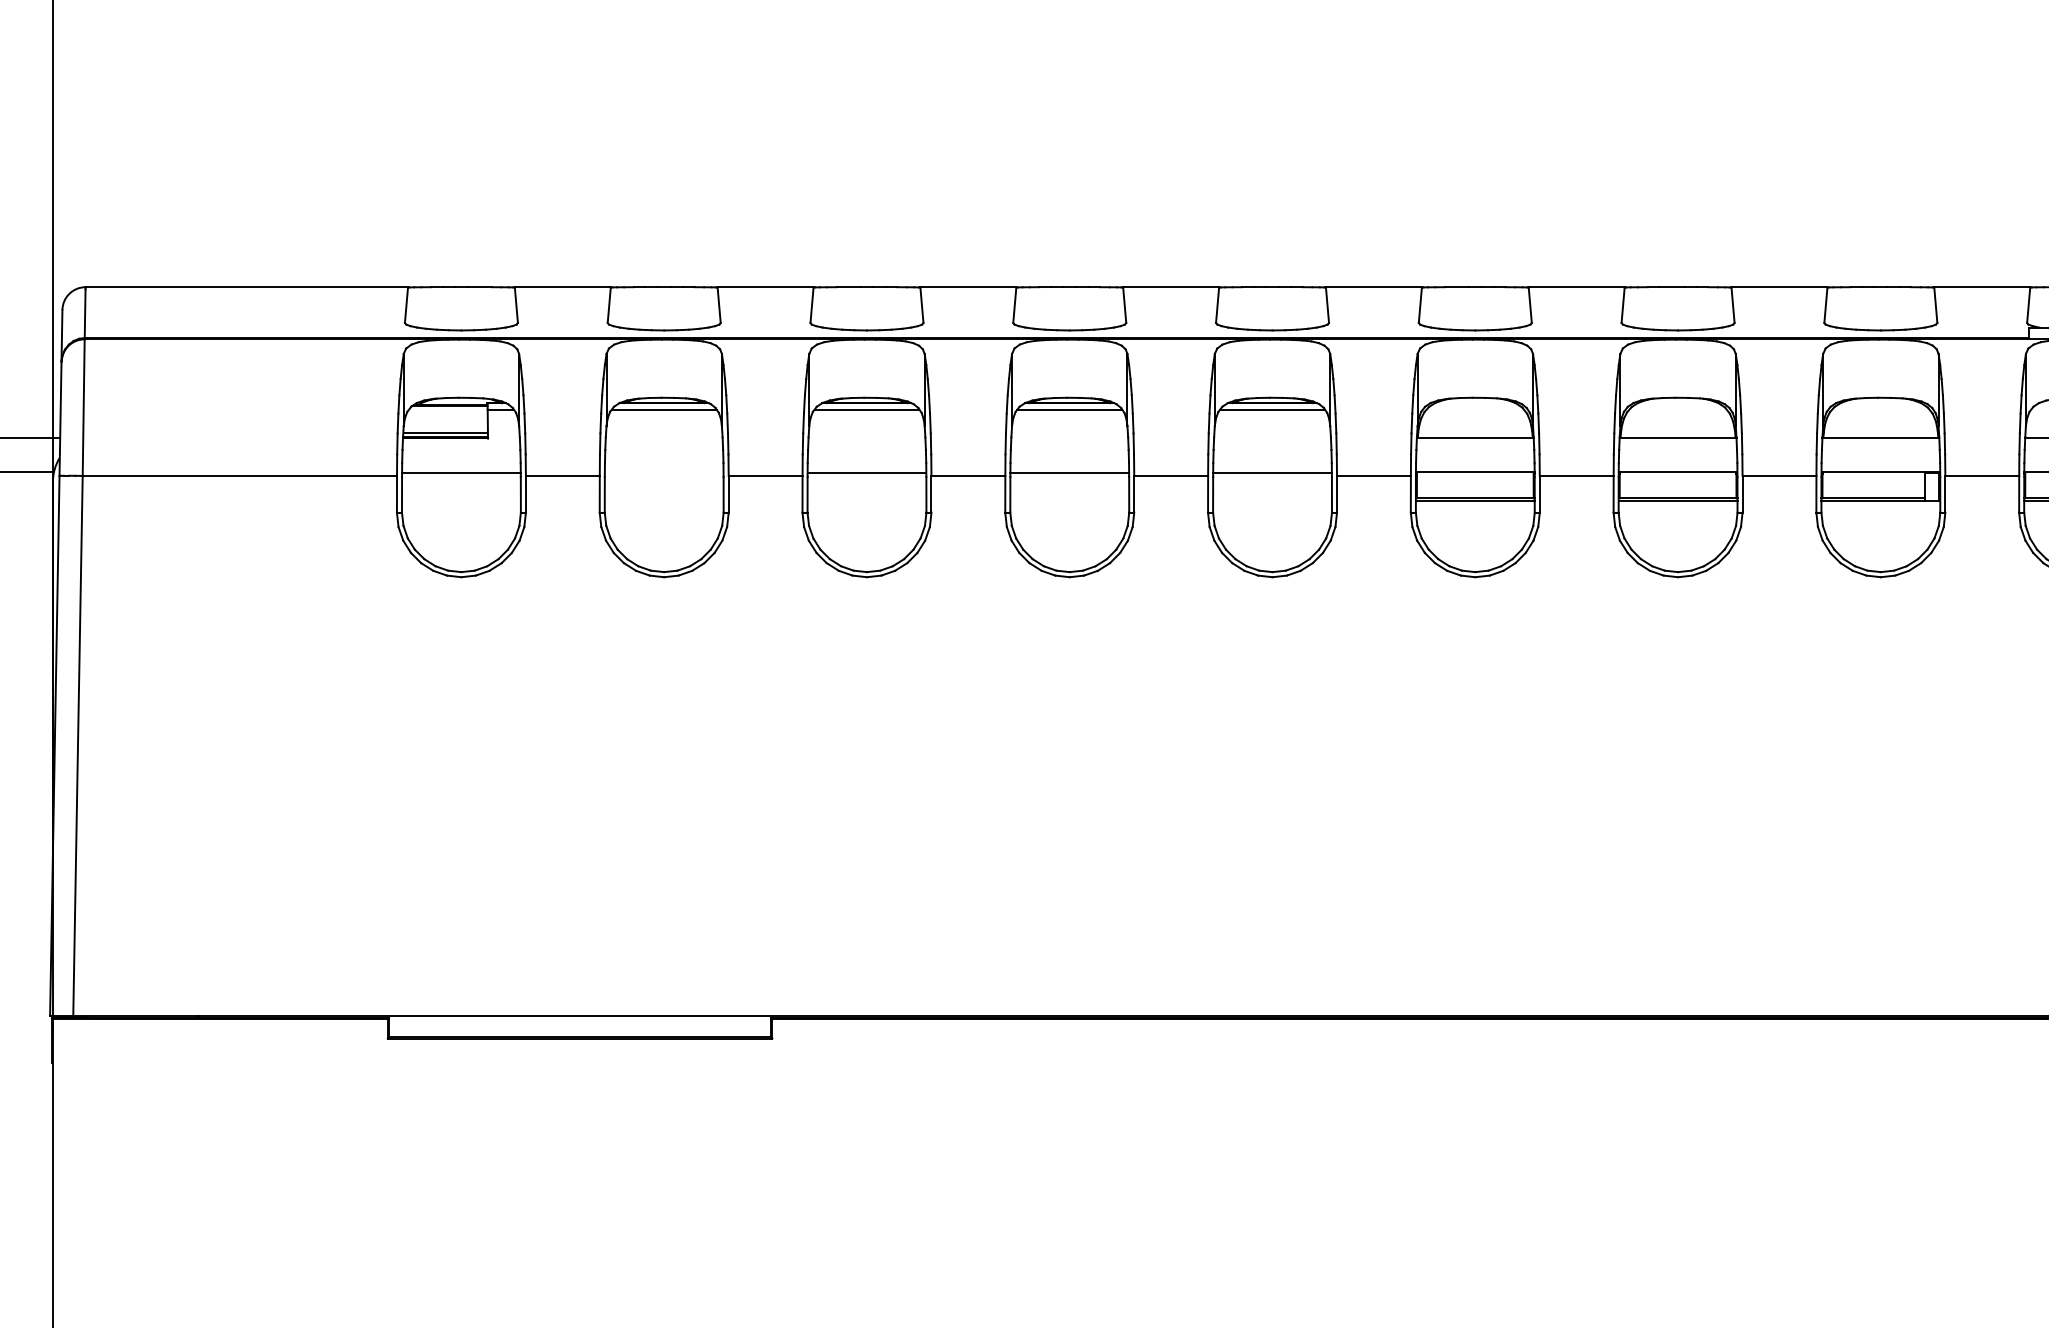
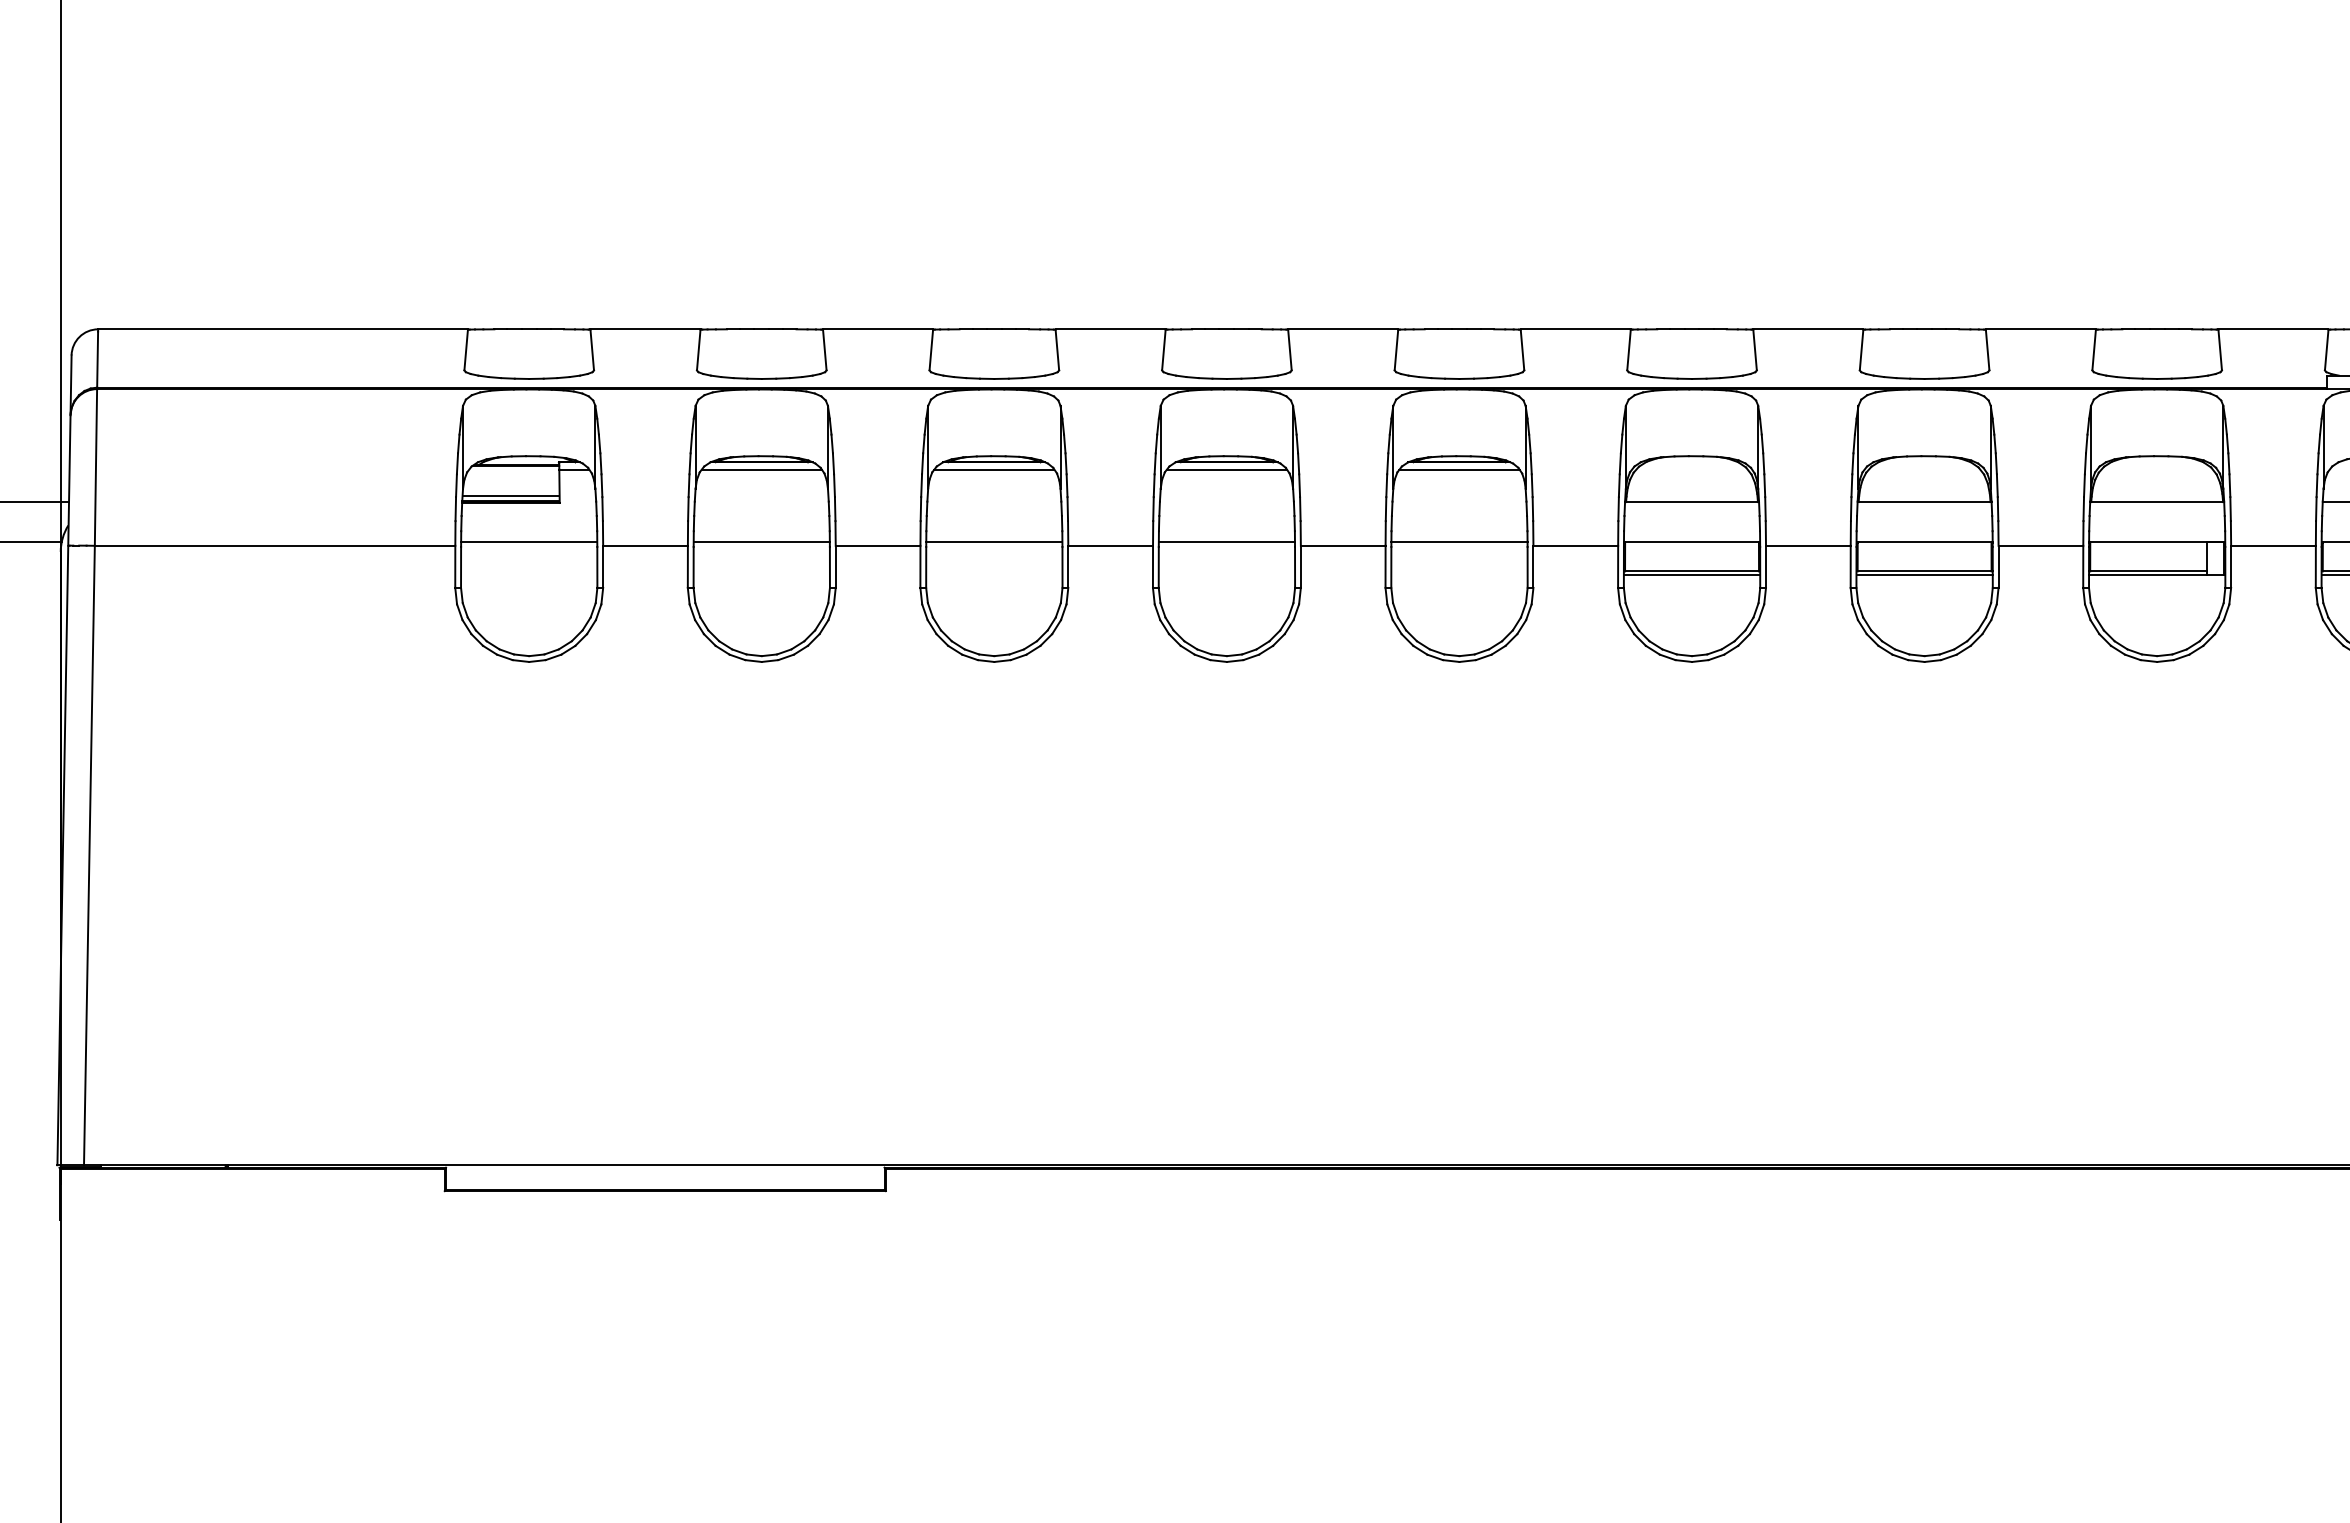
line: (663, 472) -> (761, 541), added

